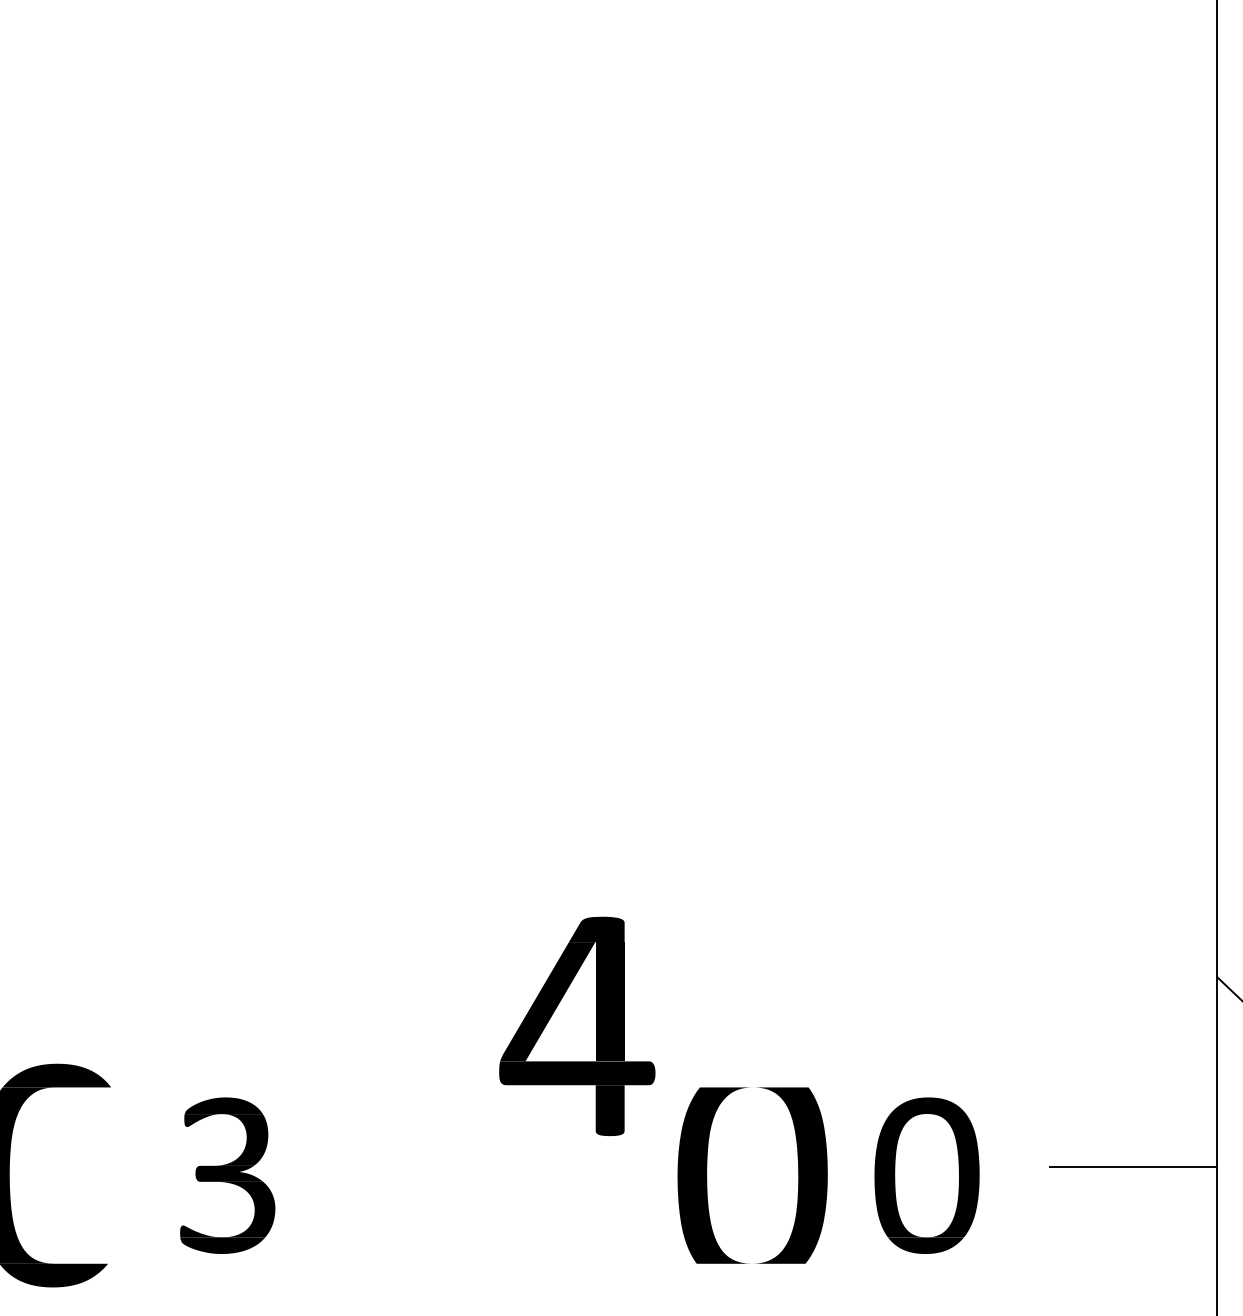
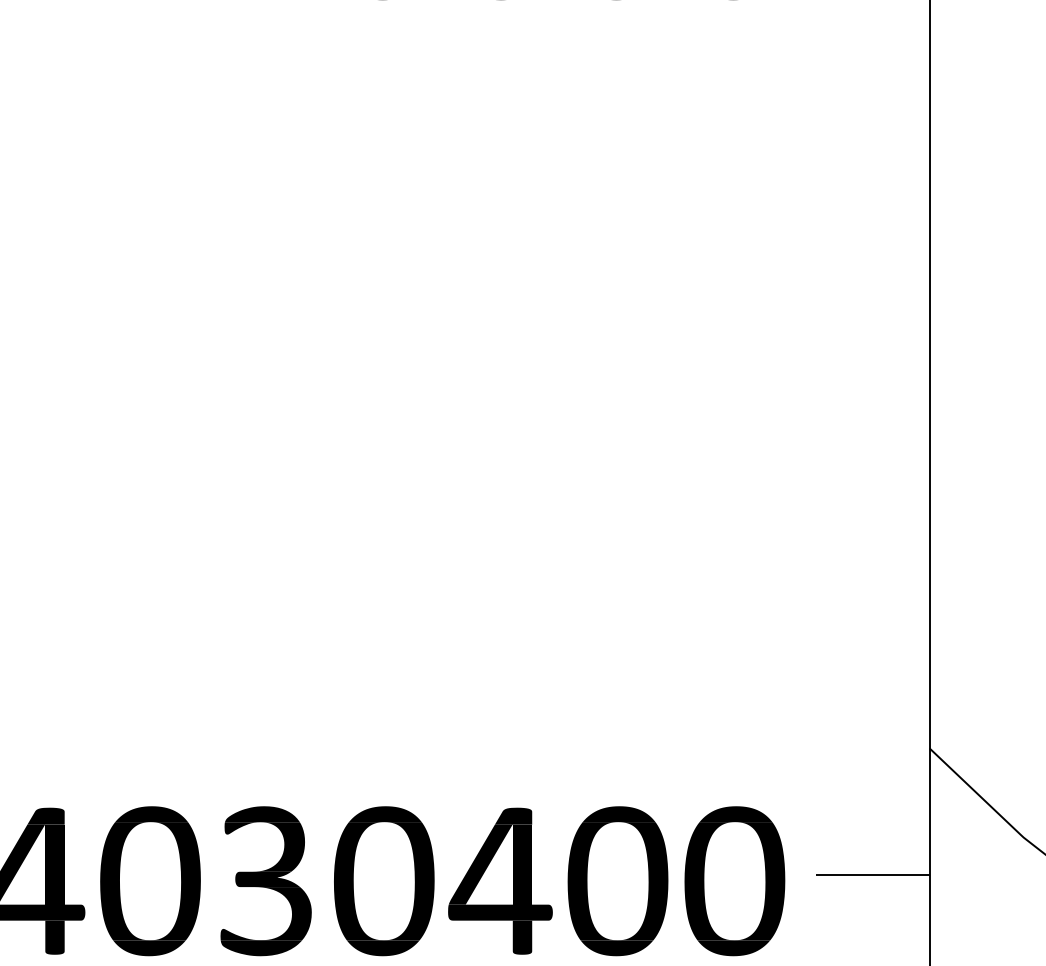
part: (577, 1025) -> (500, 880), moved
fill: (753, 1076) -> (618, 814), added
fill: (92, 1175) -> (175, 881), added
part: (226, 1175) -> (265, 881), size x1.43
part: (404, 1175) -> (384, 881), added
part: (926, 1175) -> (734, 881), size x1.43
fill: (750, 1275) -> (616, 948), added

